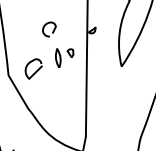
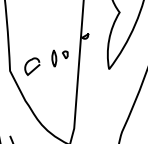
curve: (52, 32) -> (50, 35), removed

